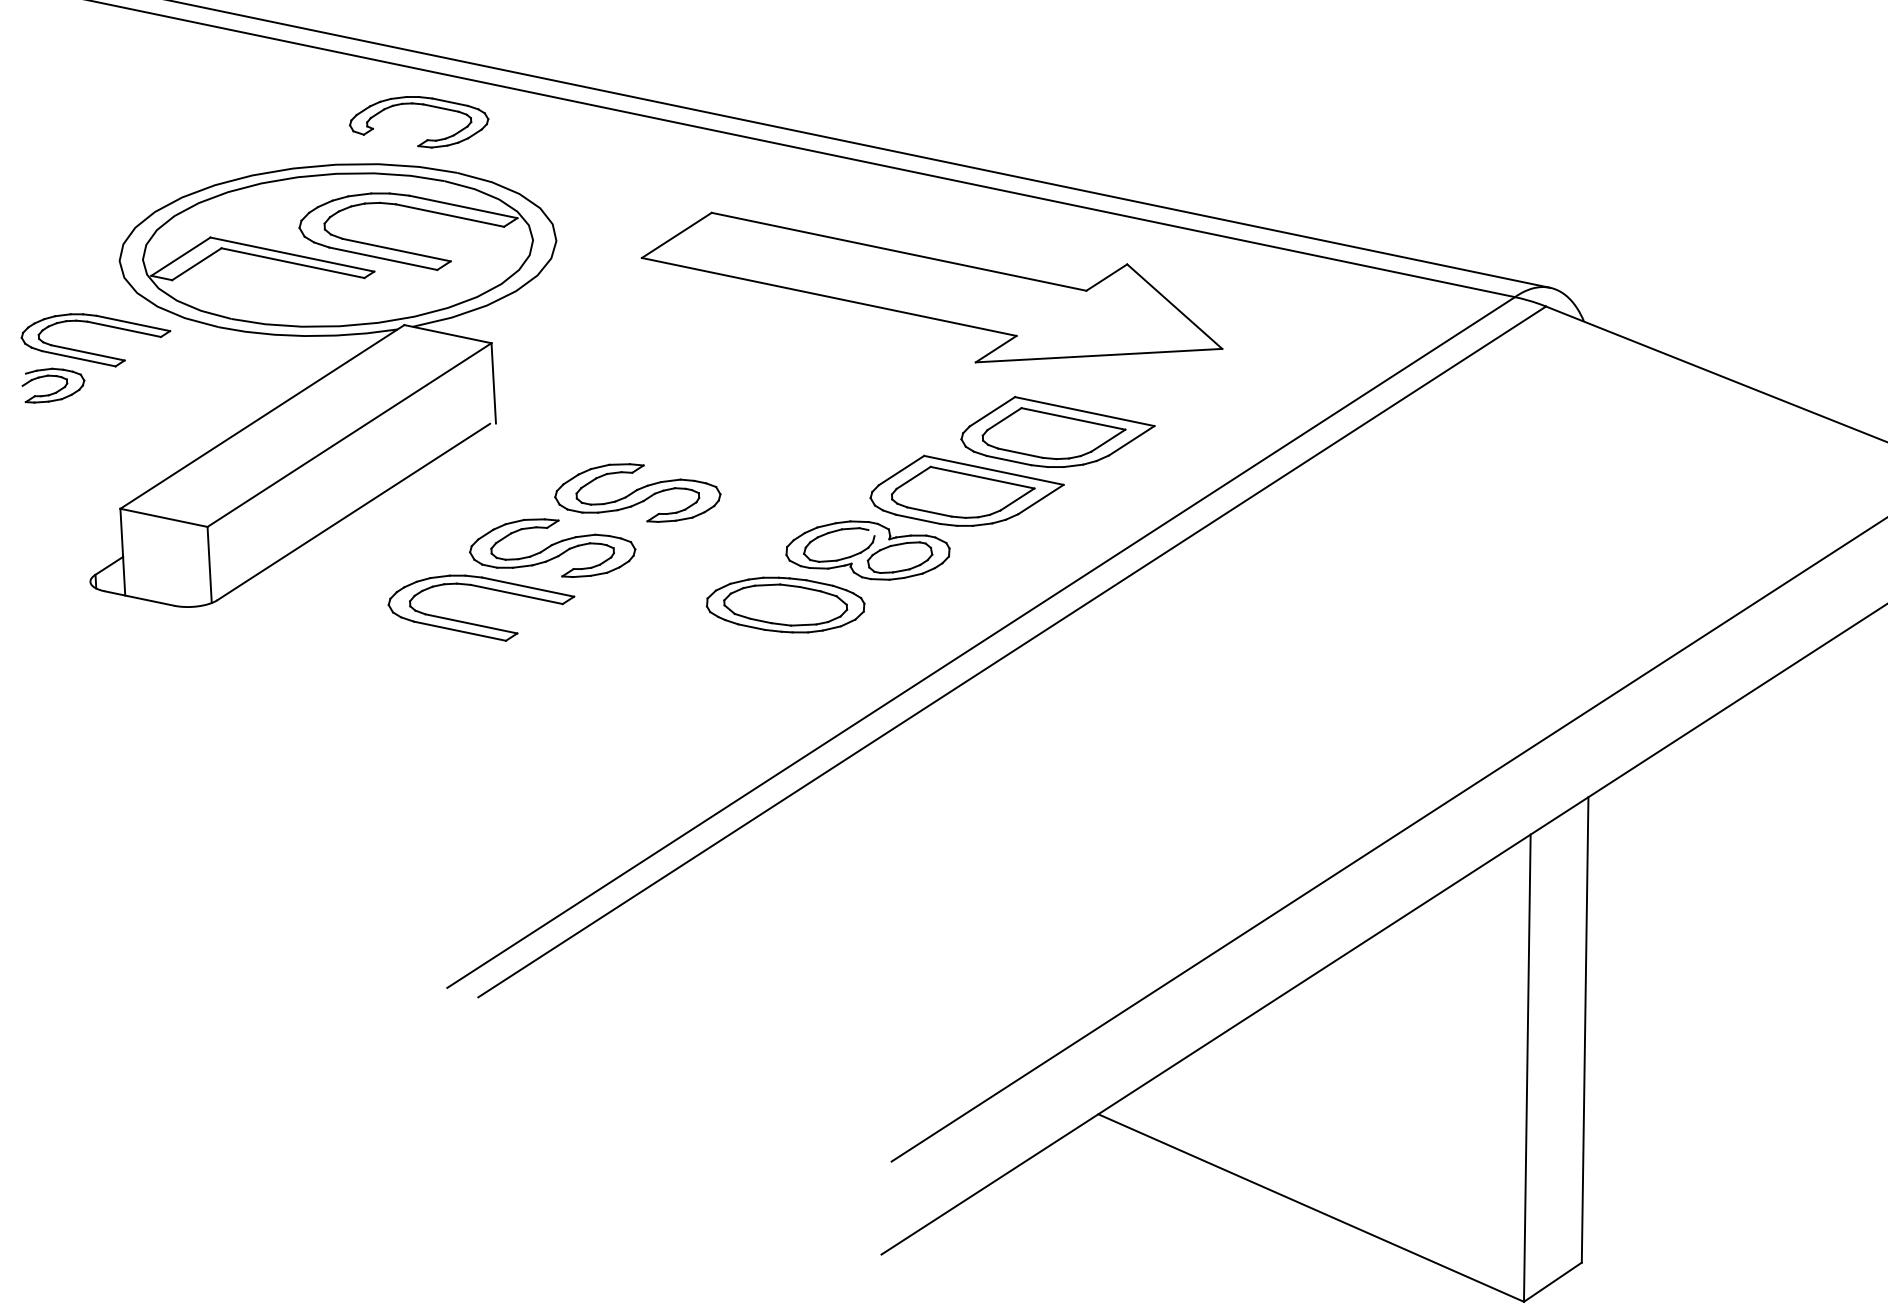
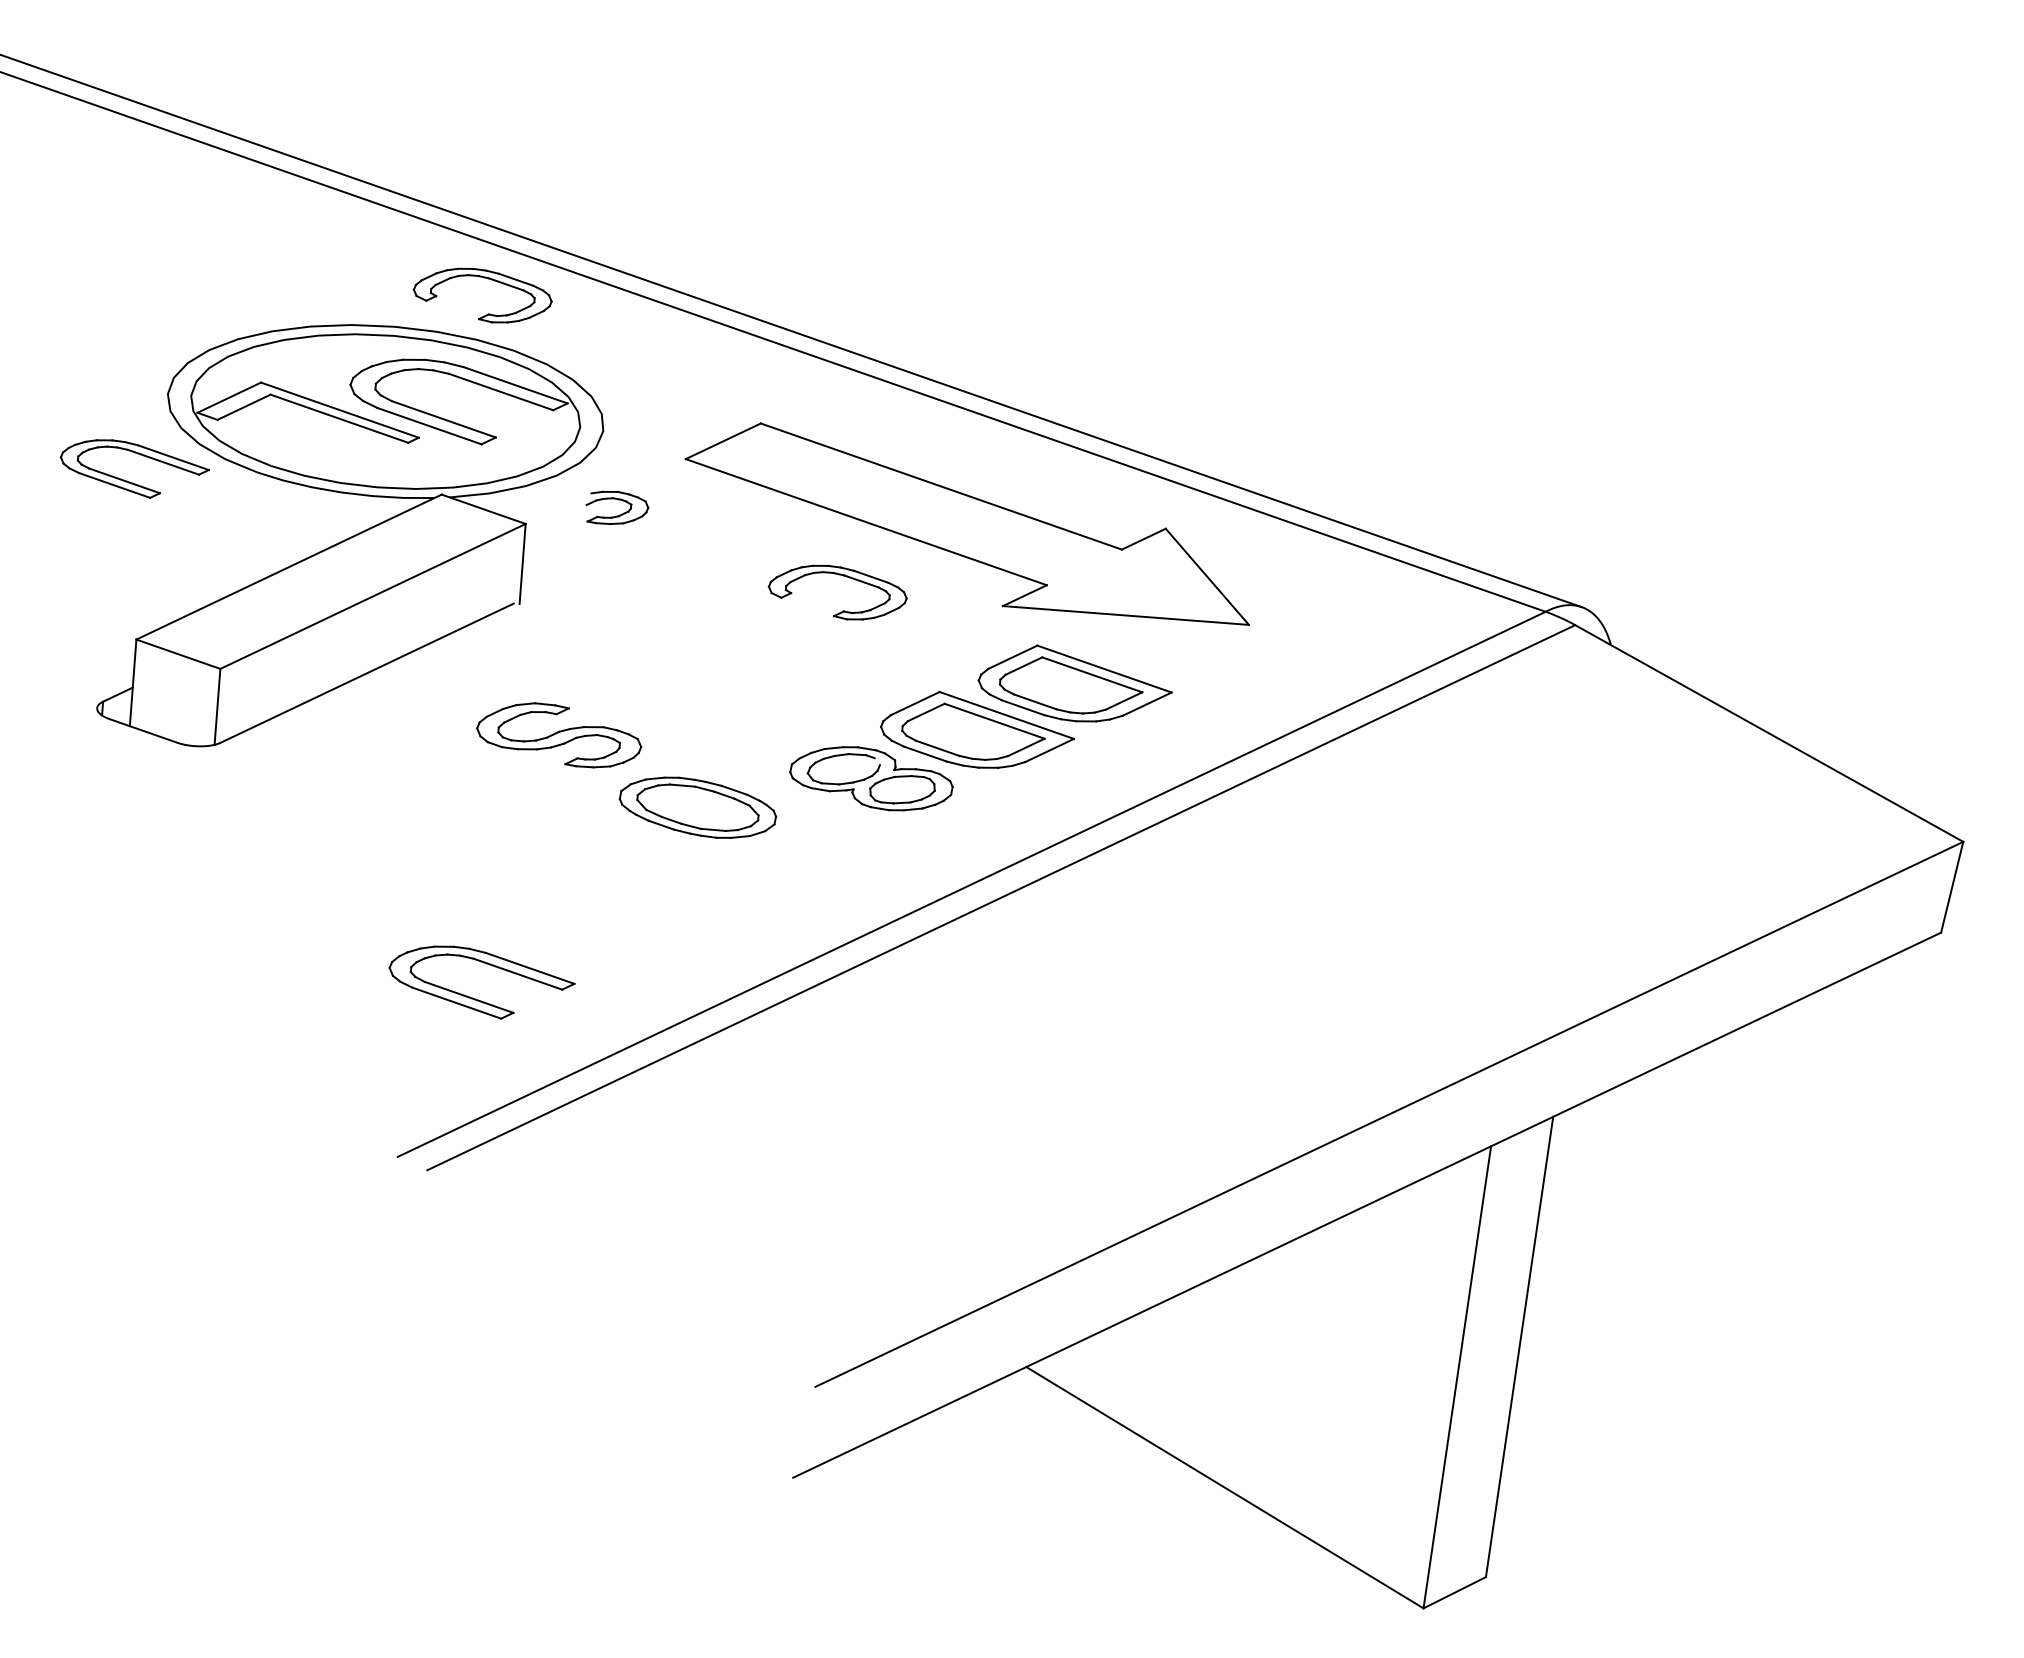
part: (808, 353) -> (838, 575), added
part: (53, 377) -> (618, 500), moved
part: (637, 493) -> (650, 691), removed
part: (785, 604) -> (697, 807), moved
part: (477, 624) -> (475, 998), moved

